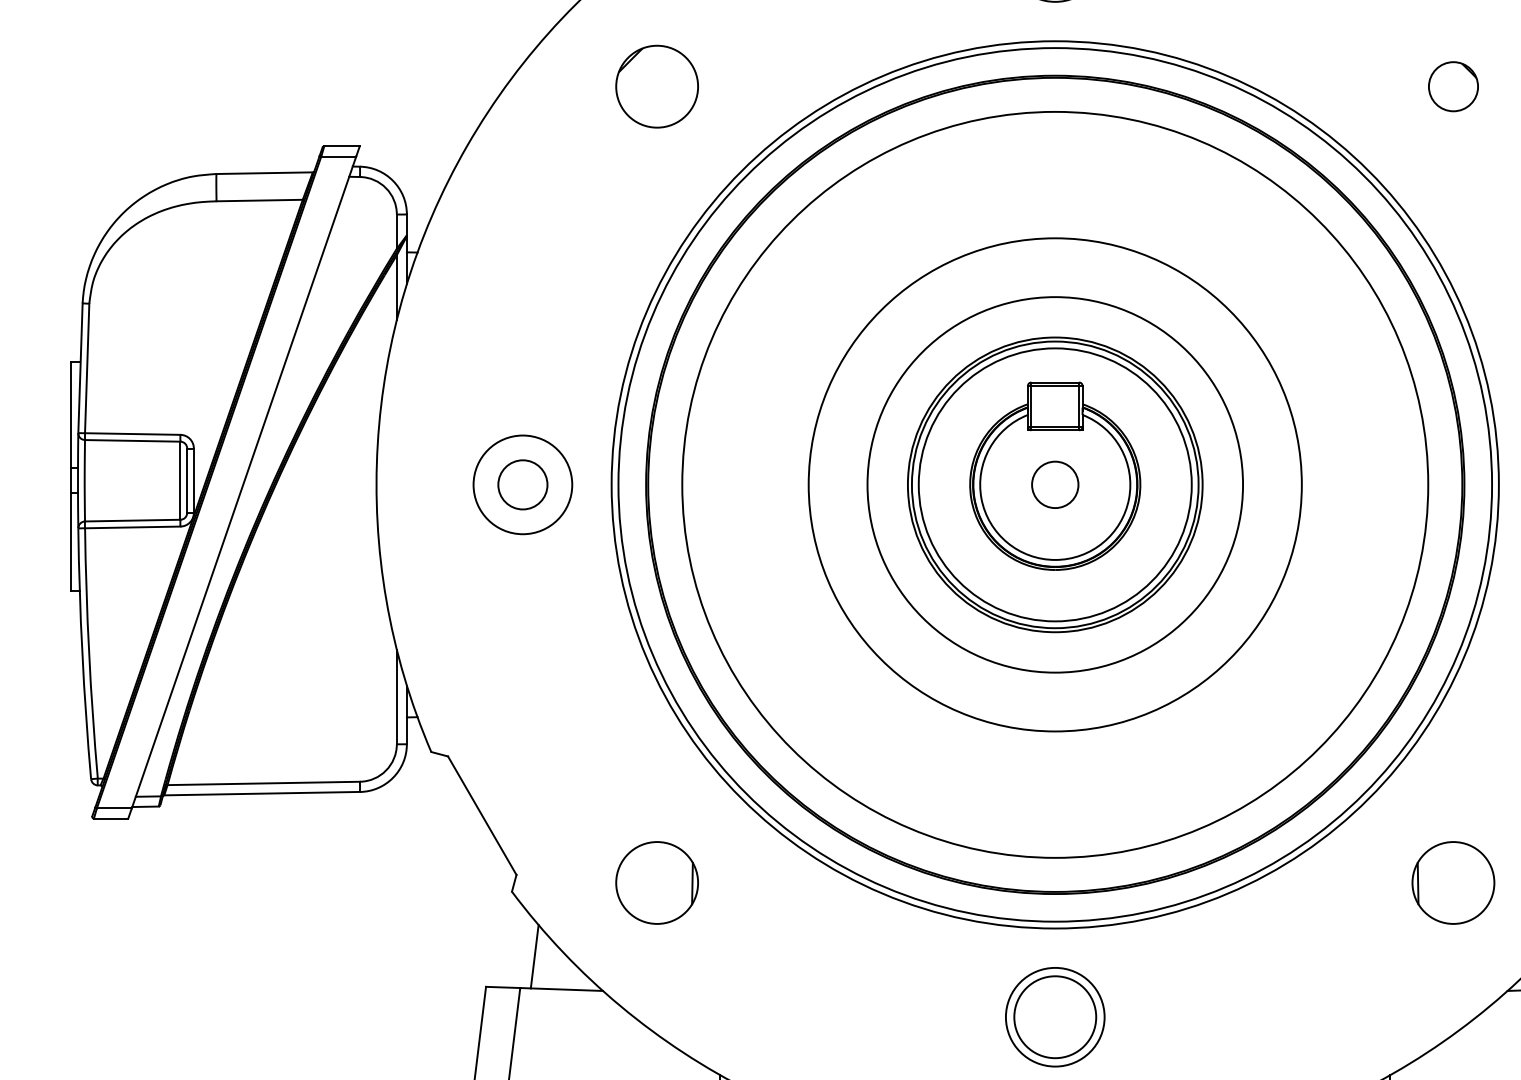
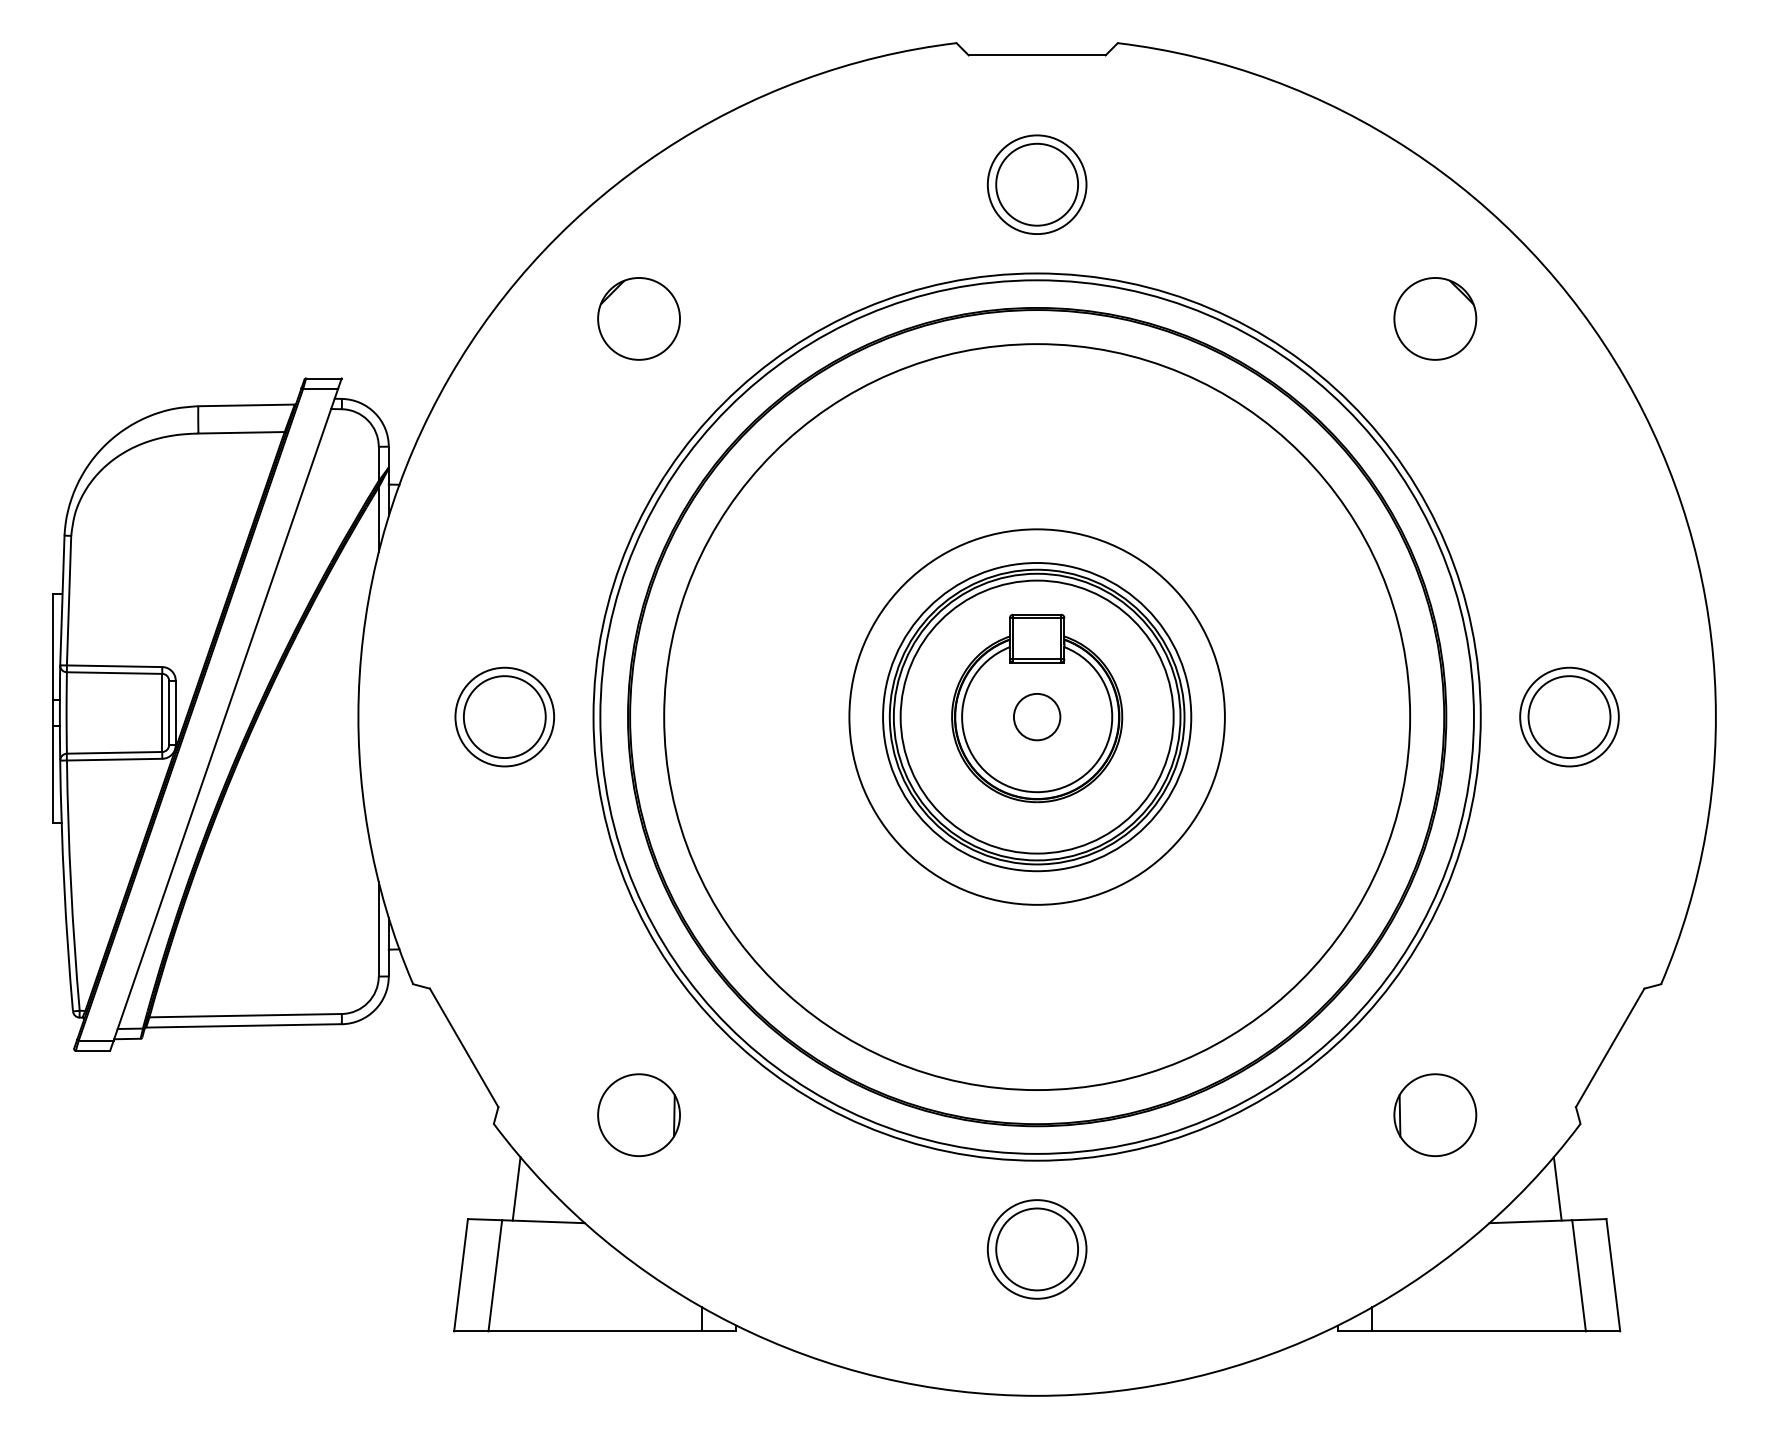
part: (1453, 86) -> (1435, 318), size x1.67
circle: (522, 485) -> (504, 717), size x1.67
circle: (1055, 485) -> (1037, 717), size x0.62

